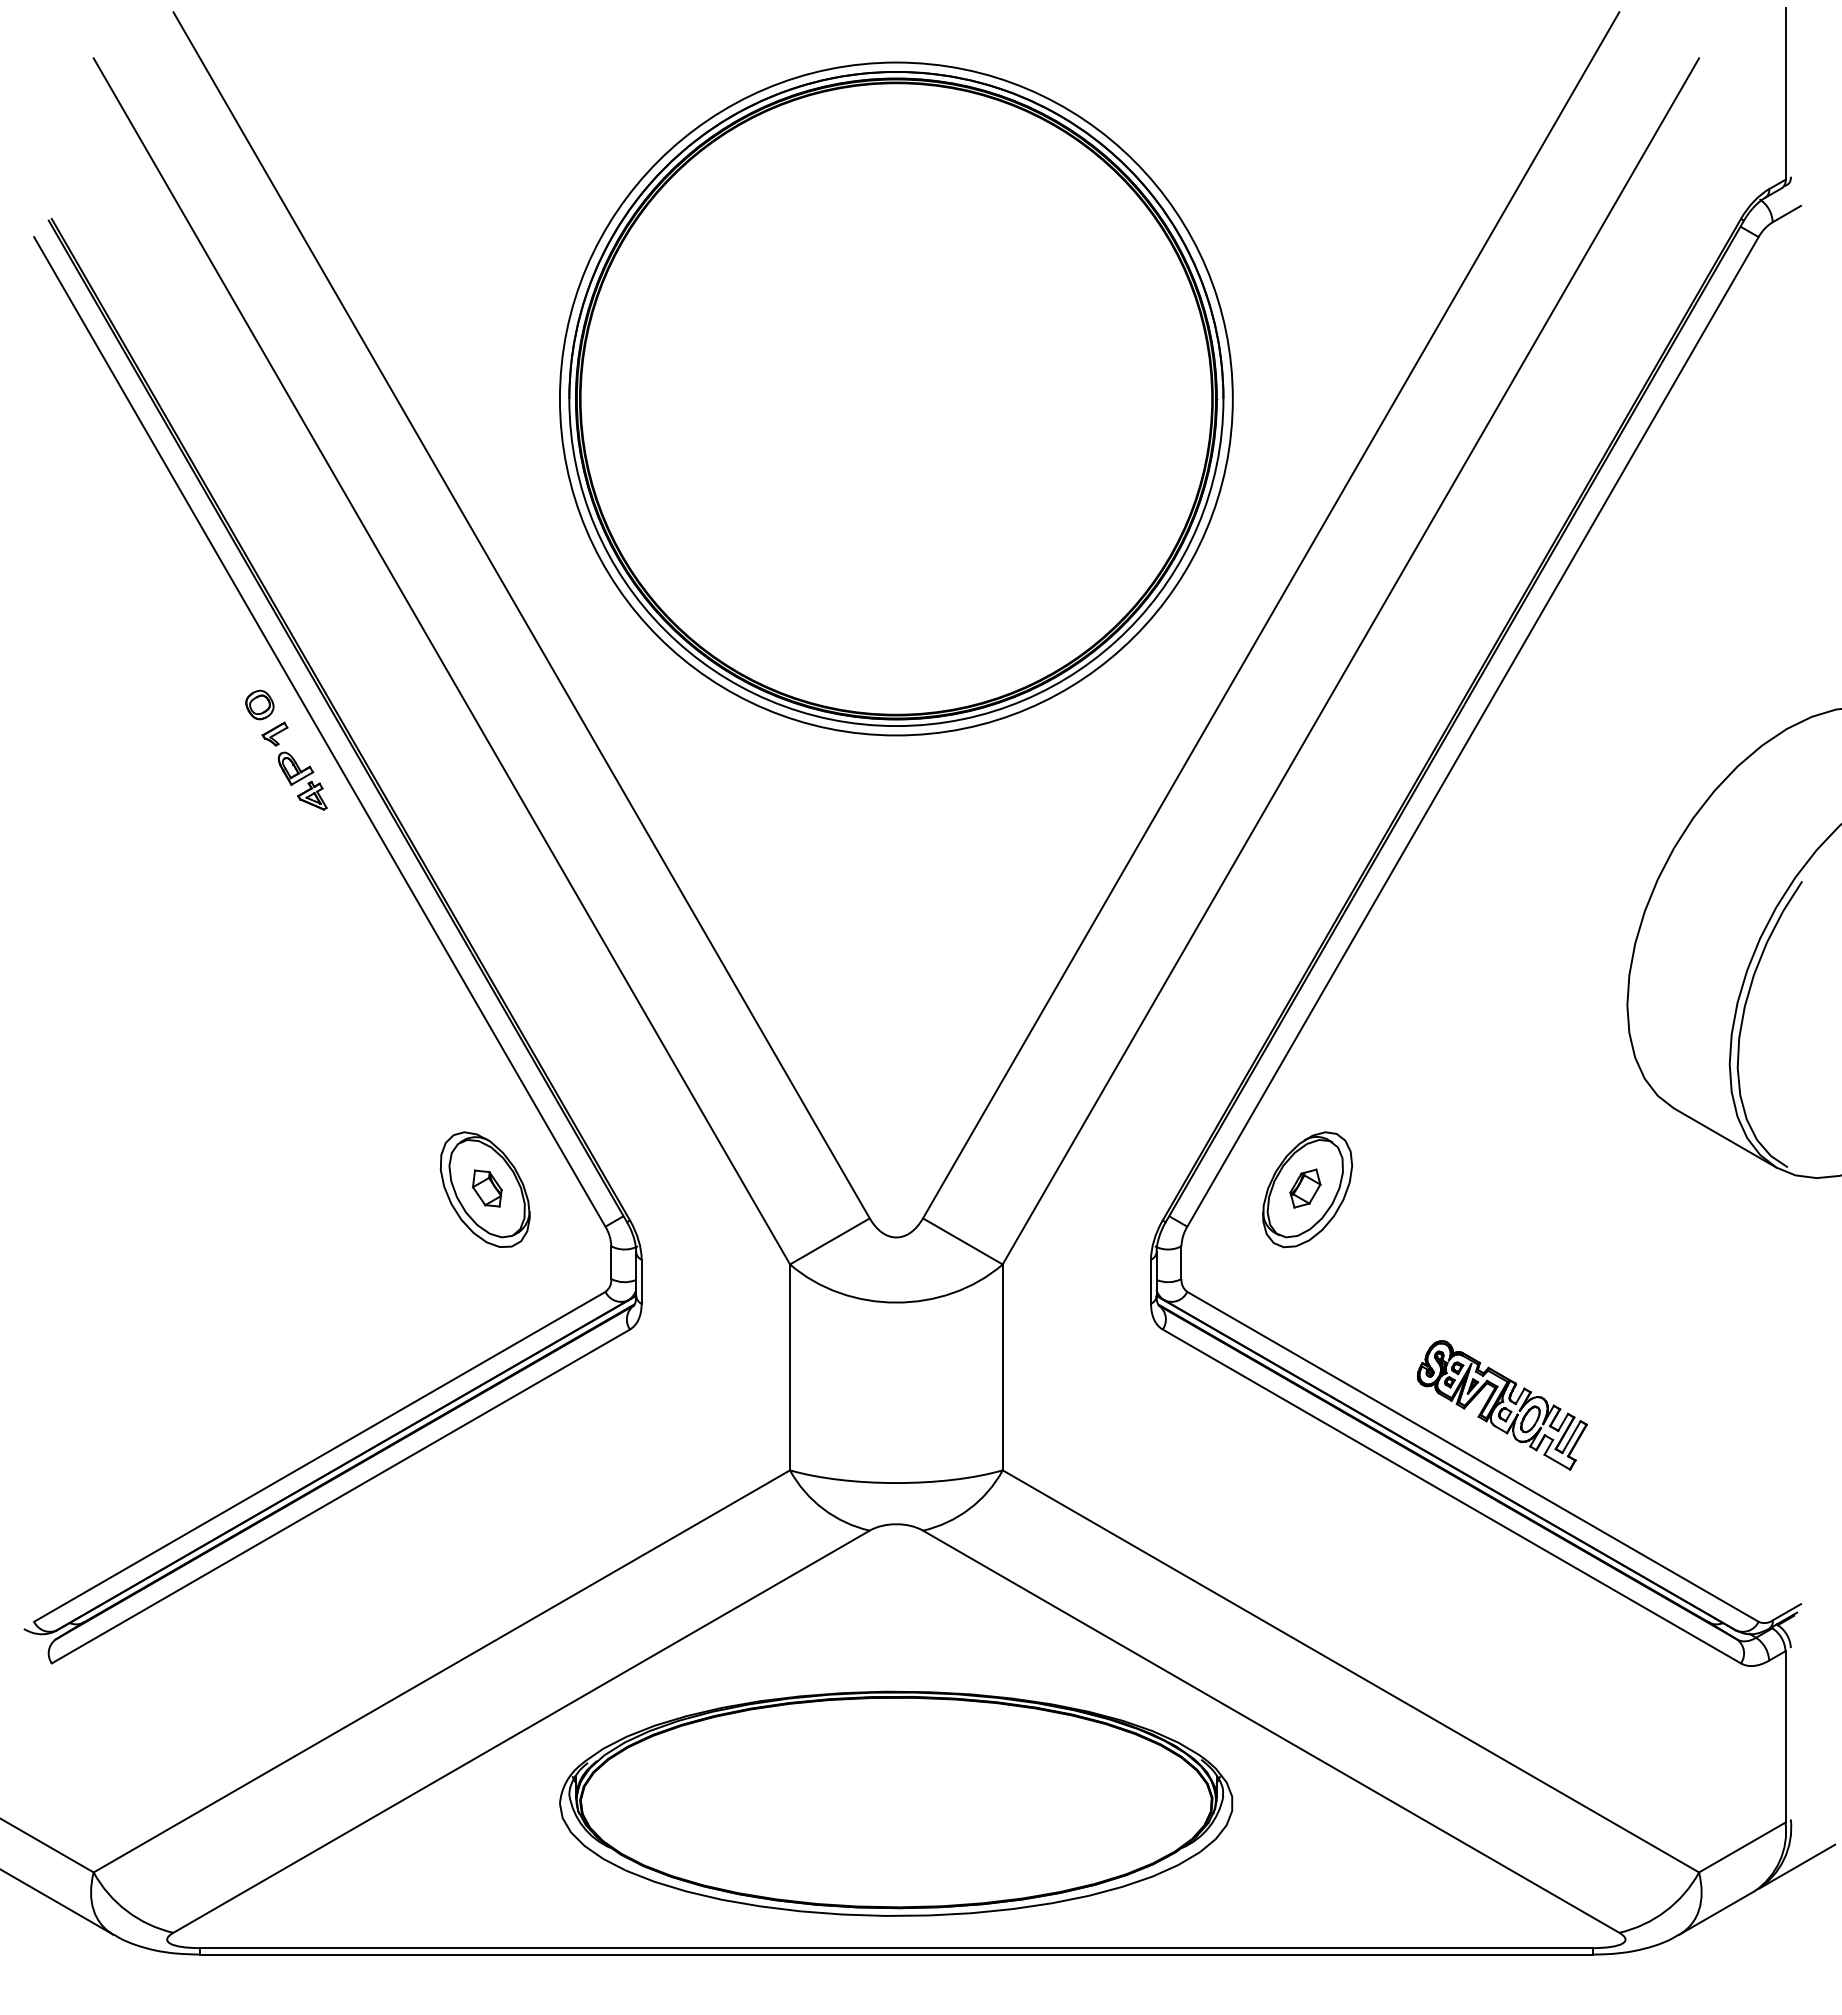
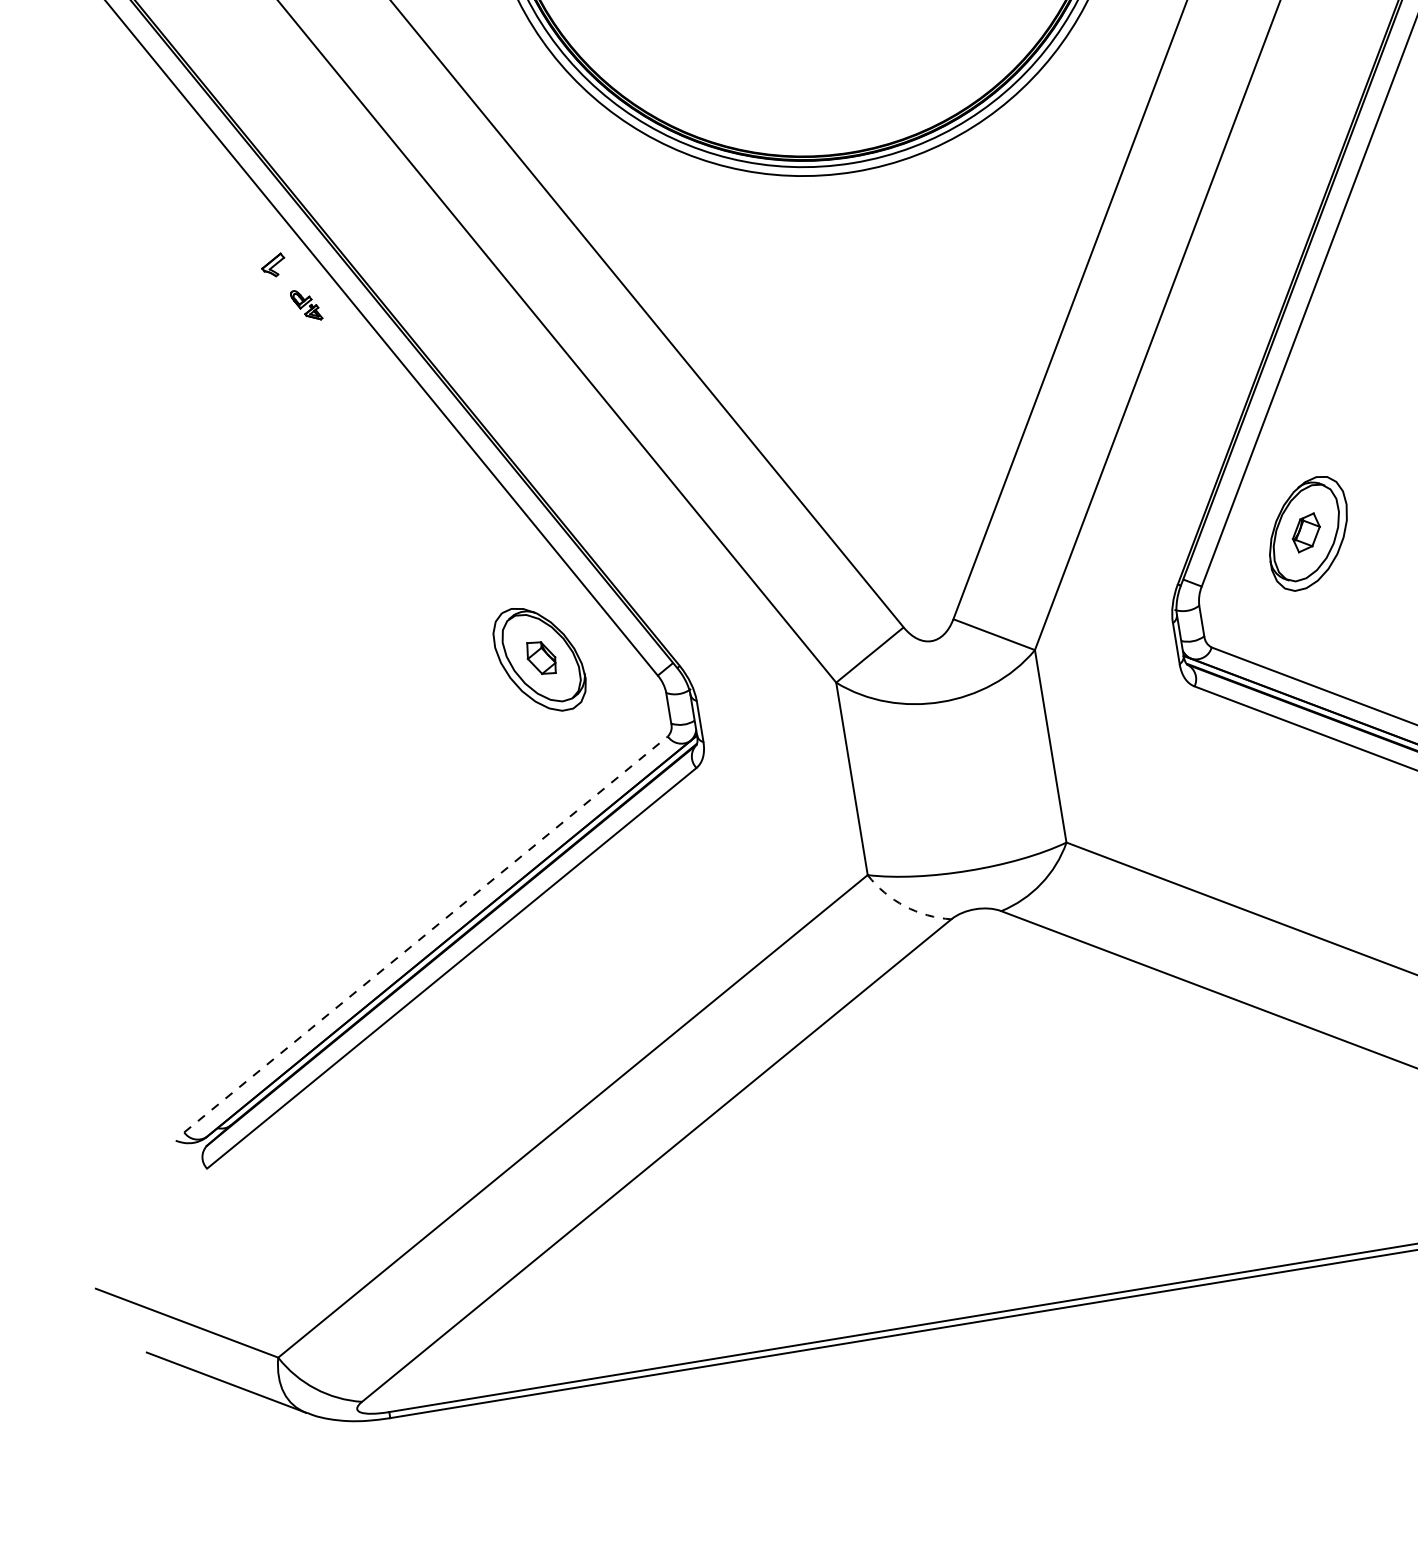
part: (259, 704) -> (254, 240), removed
part: (302, 780) -> (306, 304), size x0.6
line: (319, 1456) -> (425, 934), solid -> dashed
arc: (823, 1509) -> (904, 906), solid -> dashed
part: (896, 1803) -> (1018, 1170), removed

